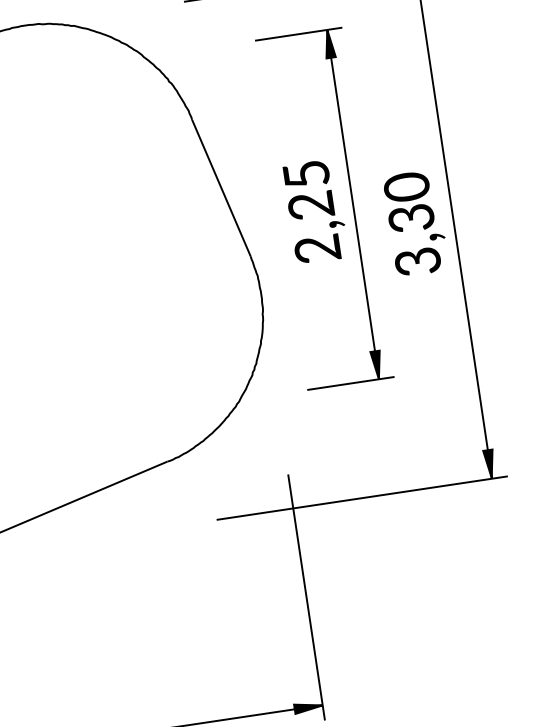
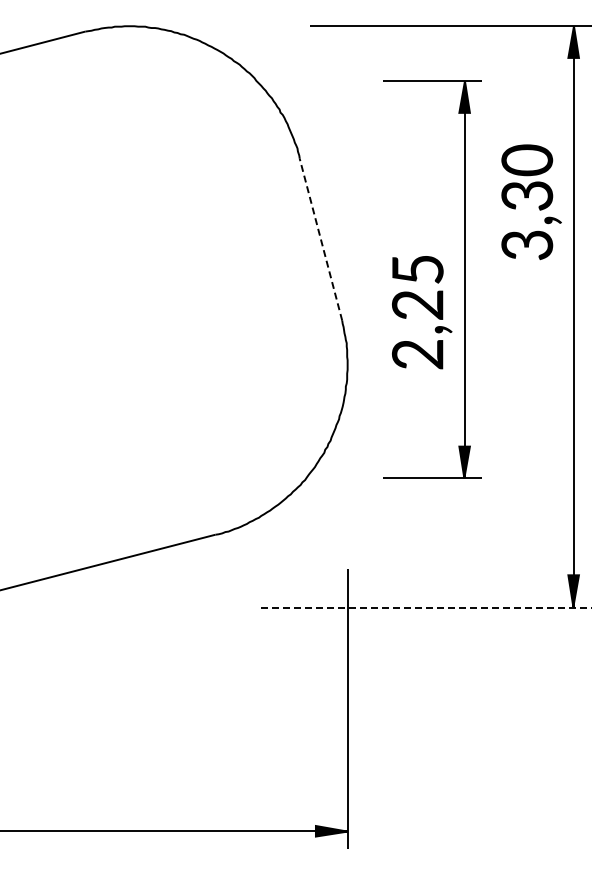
line: (221, 187) -> (321, 239), solid -> dashed
text: (316, 211) -> (422, 312), moved
text: (416, 223) -> (531, 202), moved
line: (362, 497) -> (426, 607), solid -> dashed

